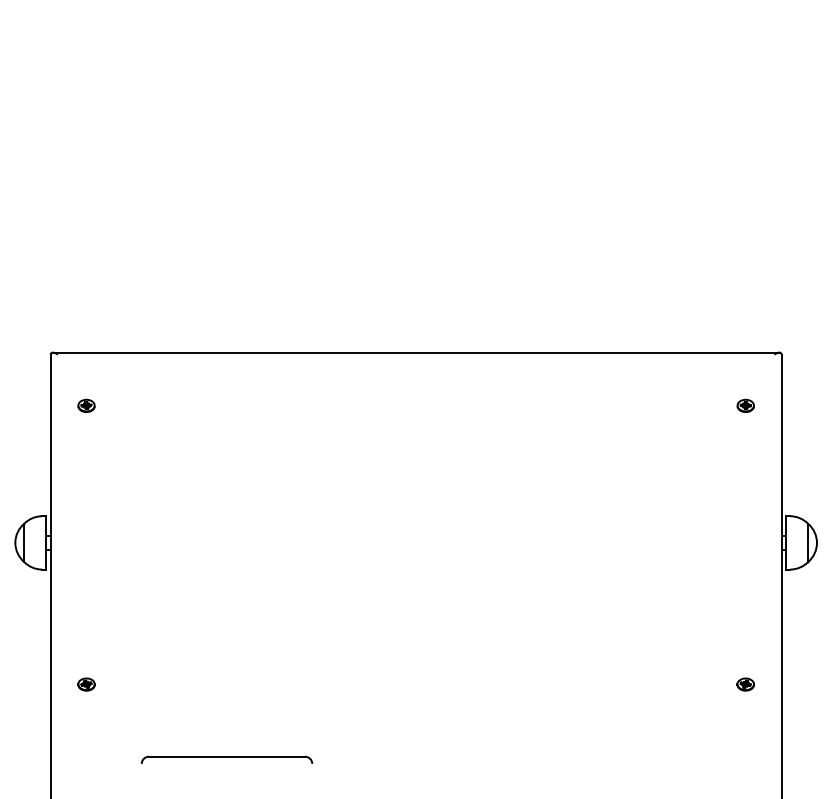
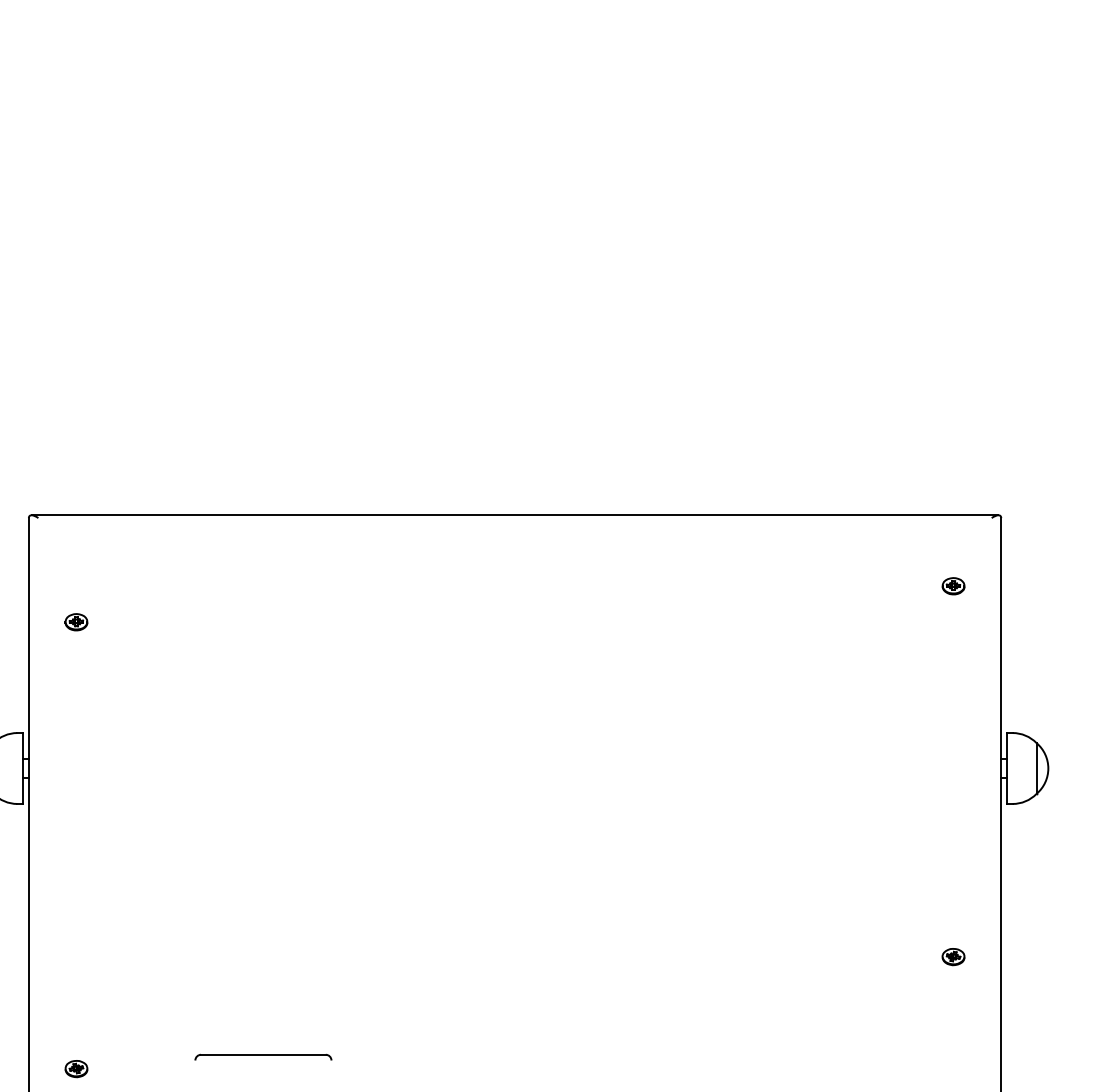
part: (86, 406) -> (76, 622), moved
part: (86, 684) -> (76, 1069), moved
part: (227, 760) -> (263, 1057), size x0.6

